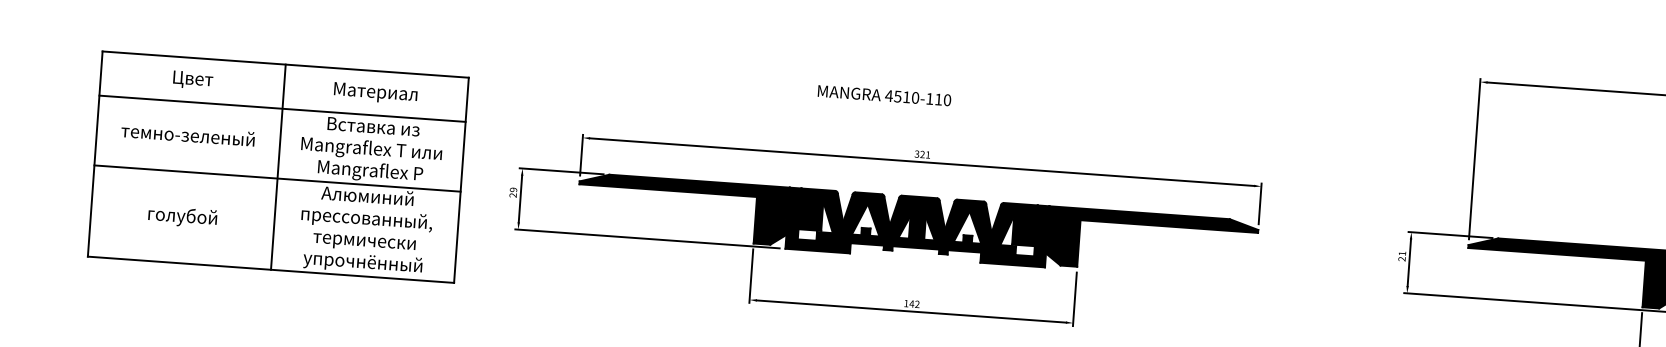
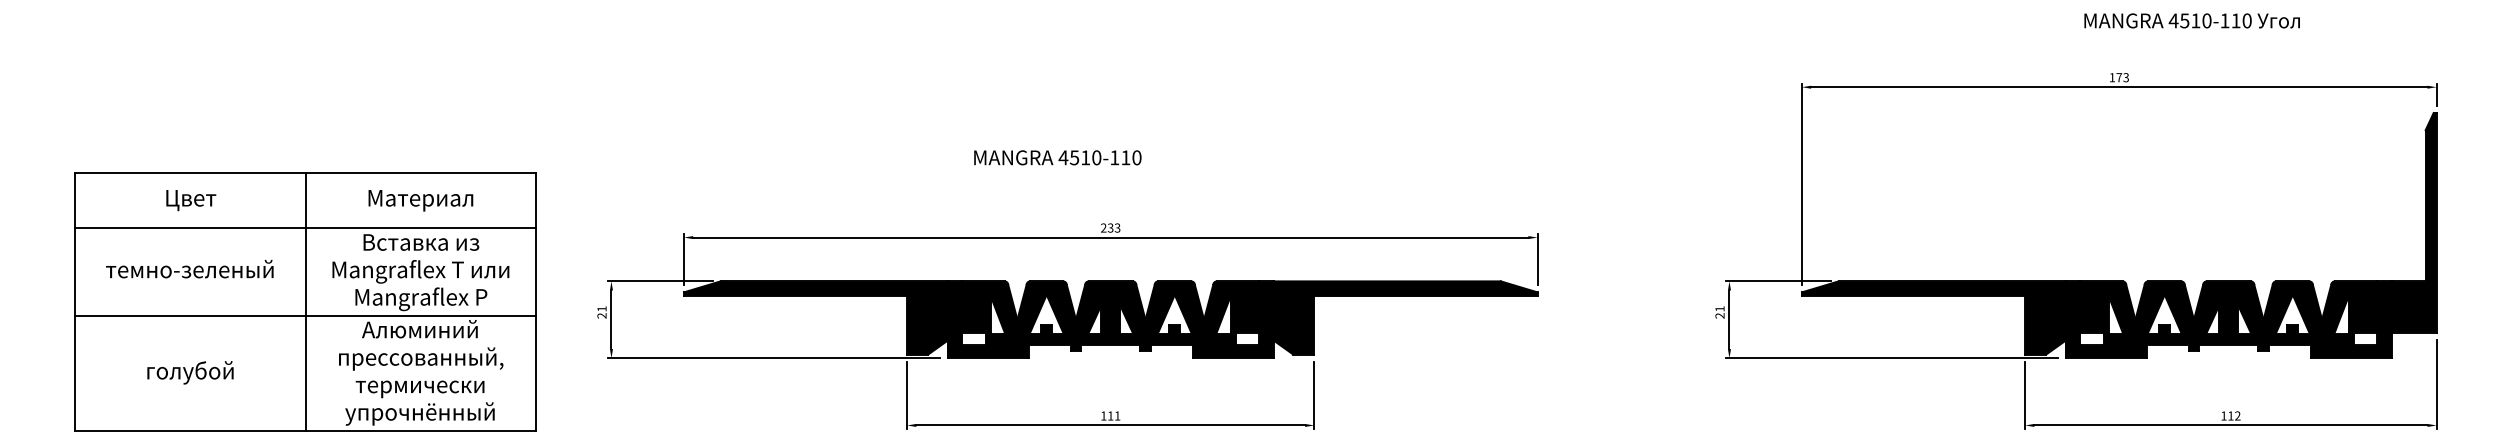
text: (922, 154) -> (1110, 227), 321 -> 233
text: (513, 189) -> (601, 308), 29 -> 21
text: (914, 303) -> (1113, 415), 142 -> 111

